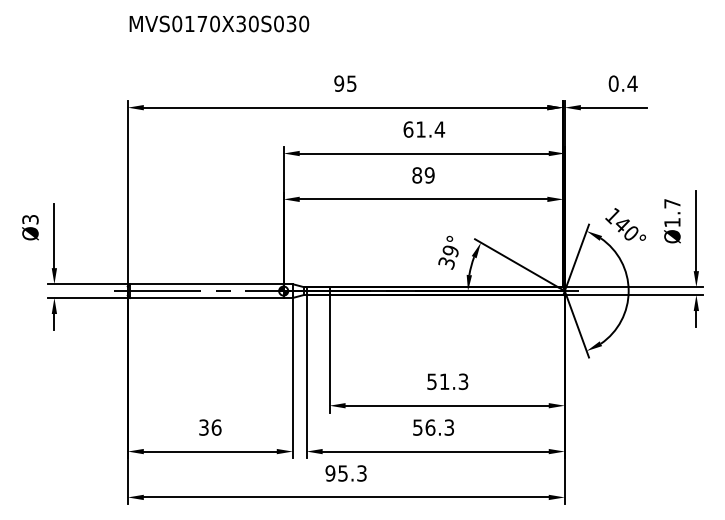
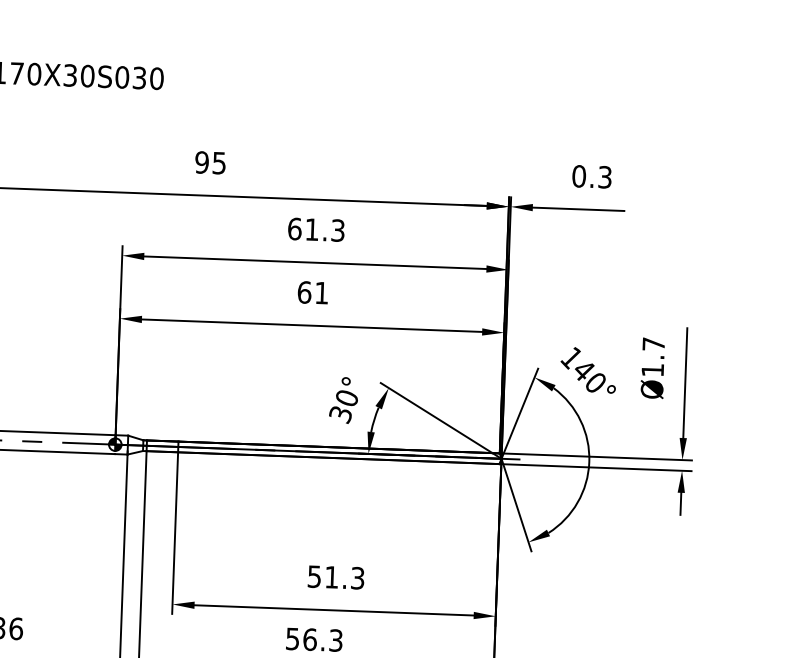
text: (632, 83) -> (604, 177), 0.4 -> 0.3
text: (439, 129) -> (337, 230), 61.4 -> 61.3
text: (423, 175) -> (313, 292), 89 -> 61
text: (450, 251) -> (346, 398), 39° -> 30°

